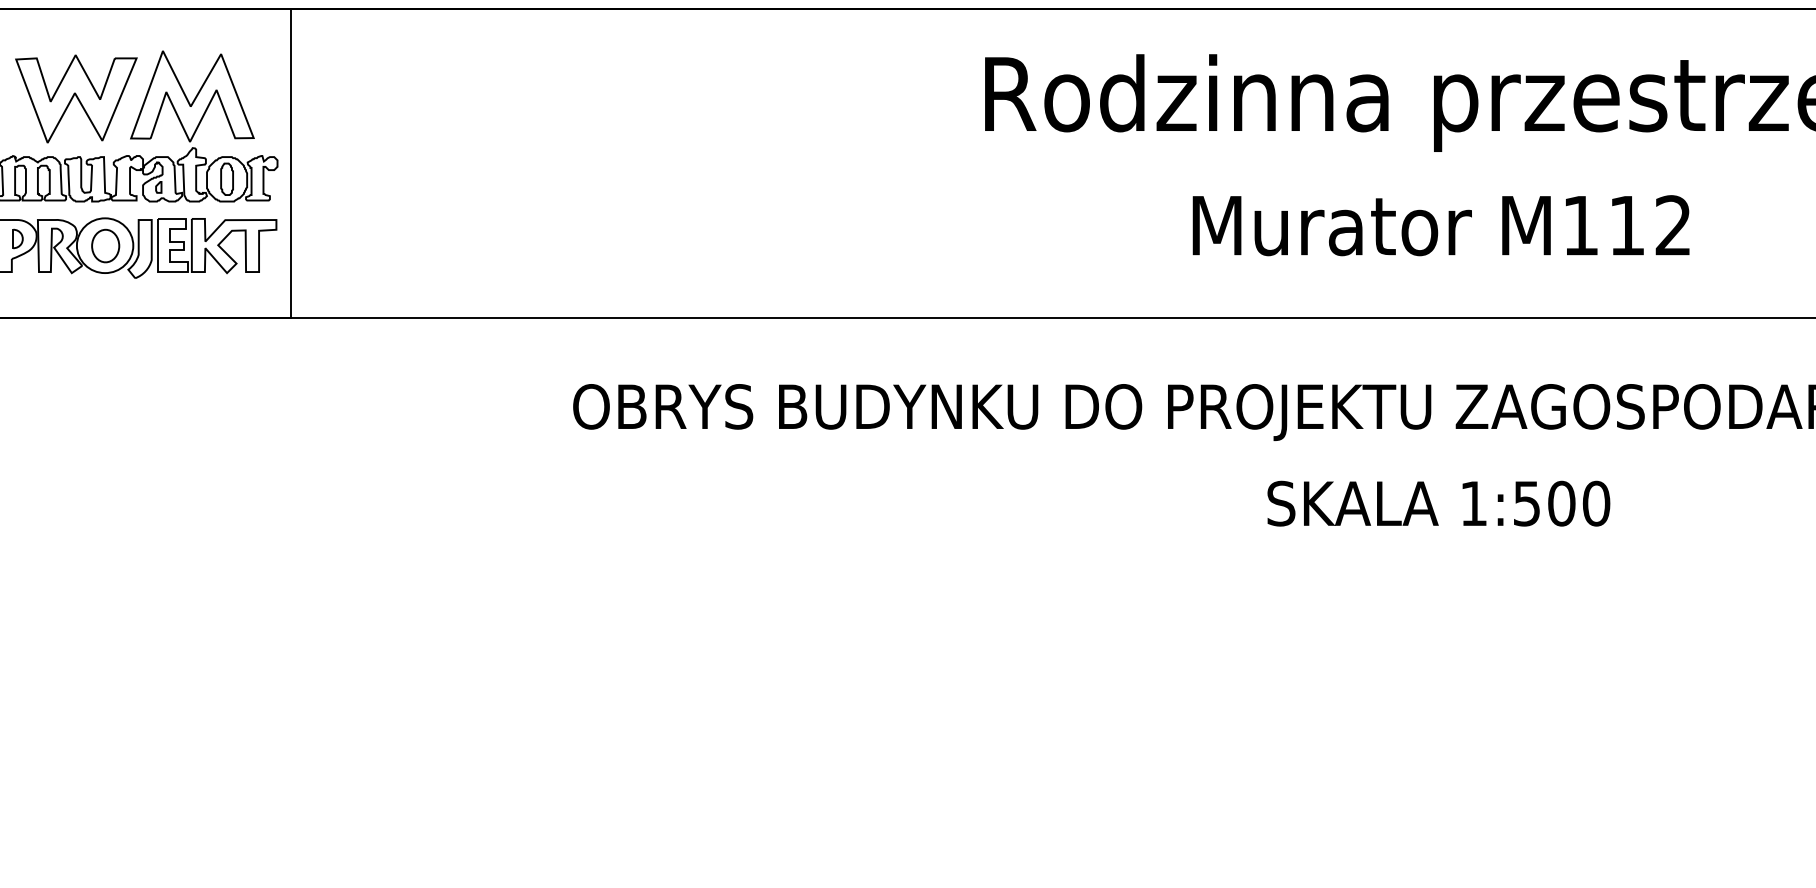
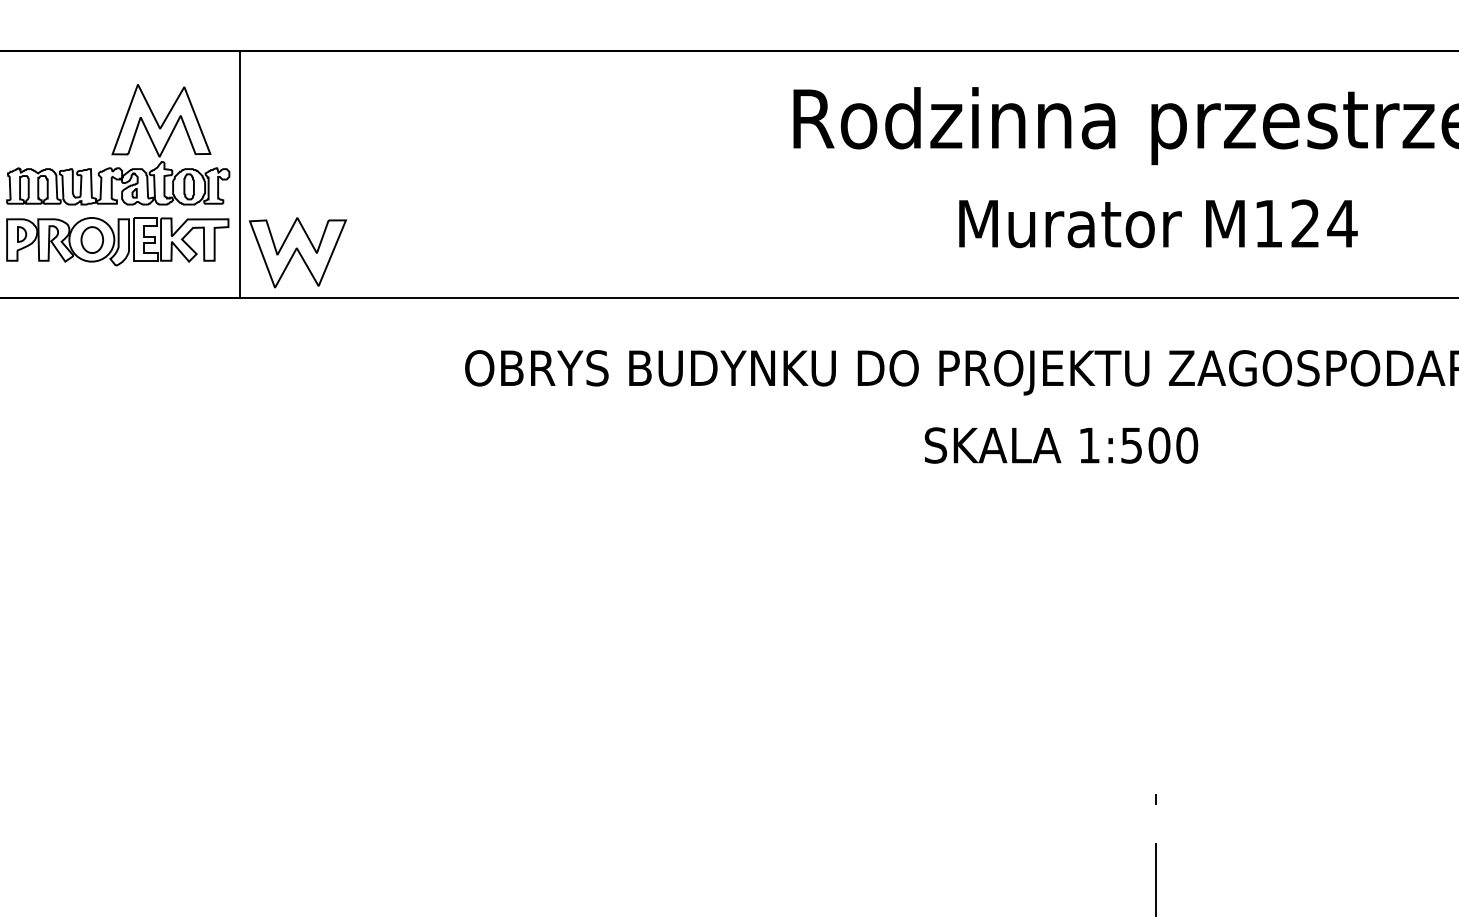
part: (75, 98) -> (297, 252), moved
text: (1650, 225) -> (1324, 223), M112 -> M124
text: (1438, 503) -> (1061, 445), moved

